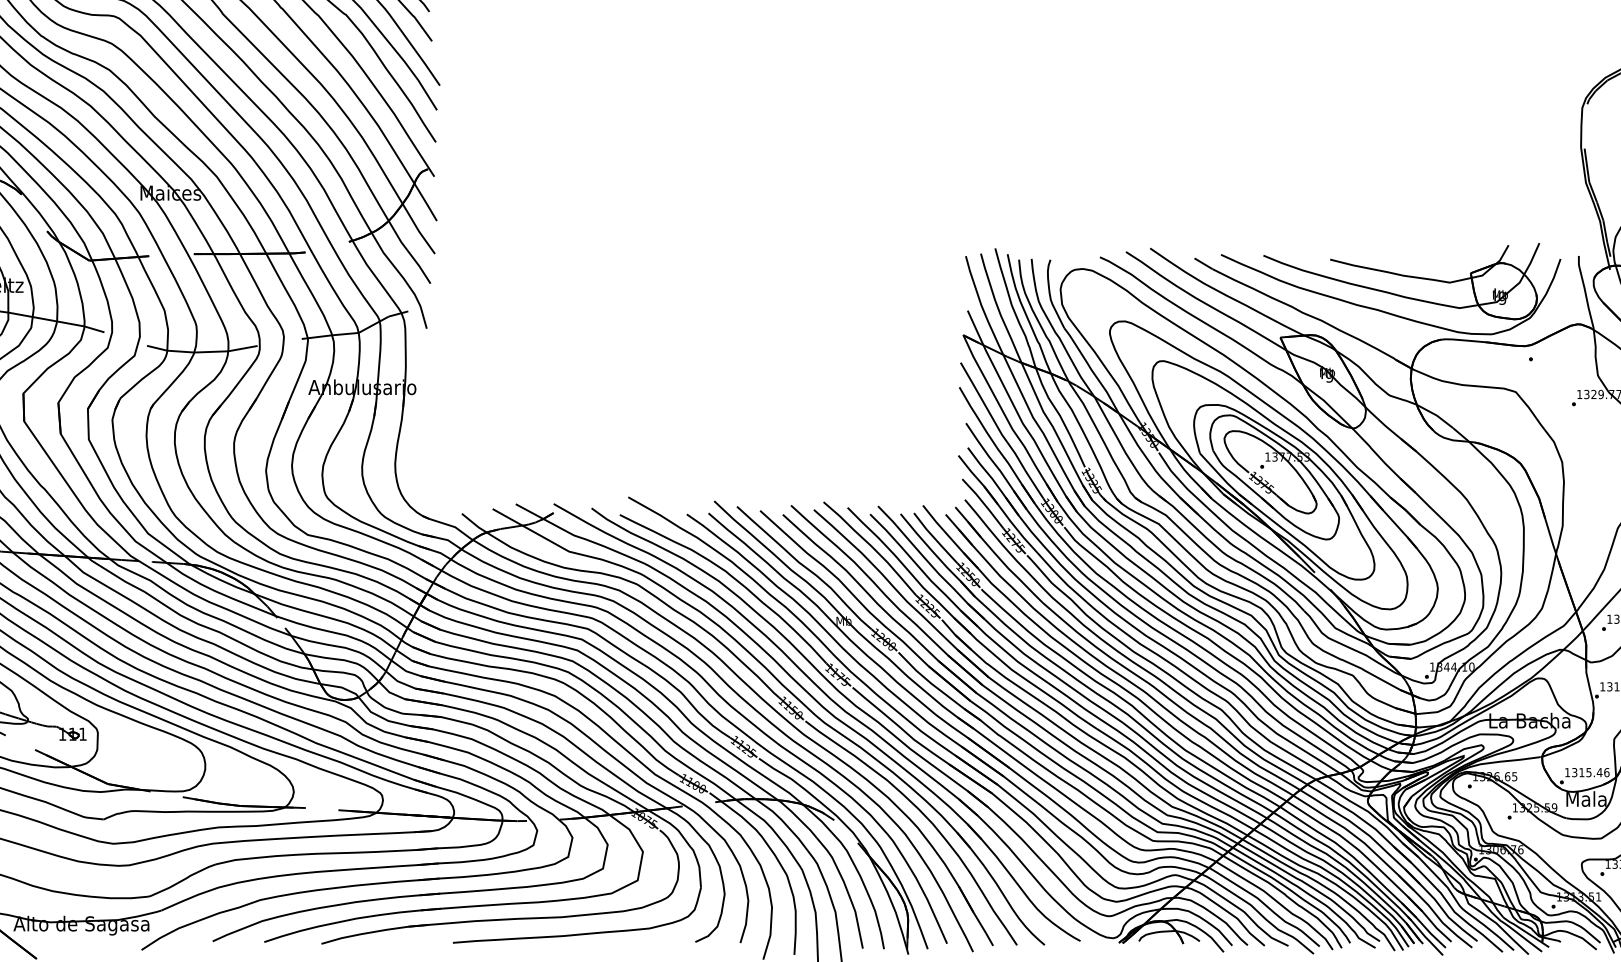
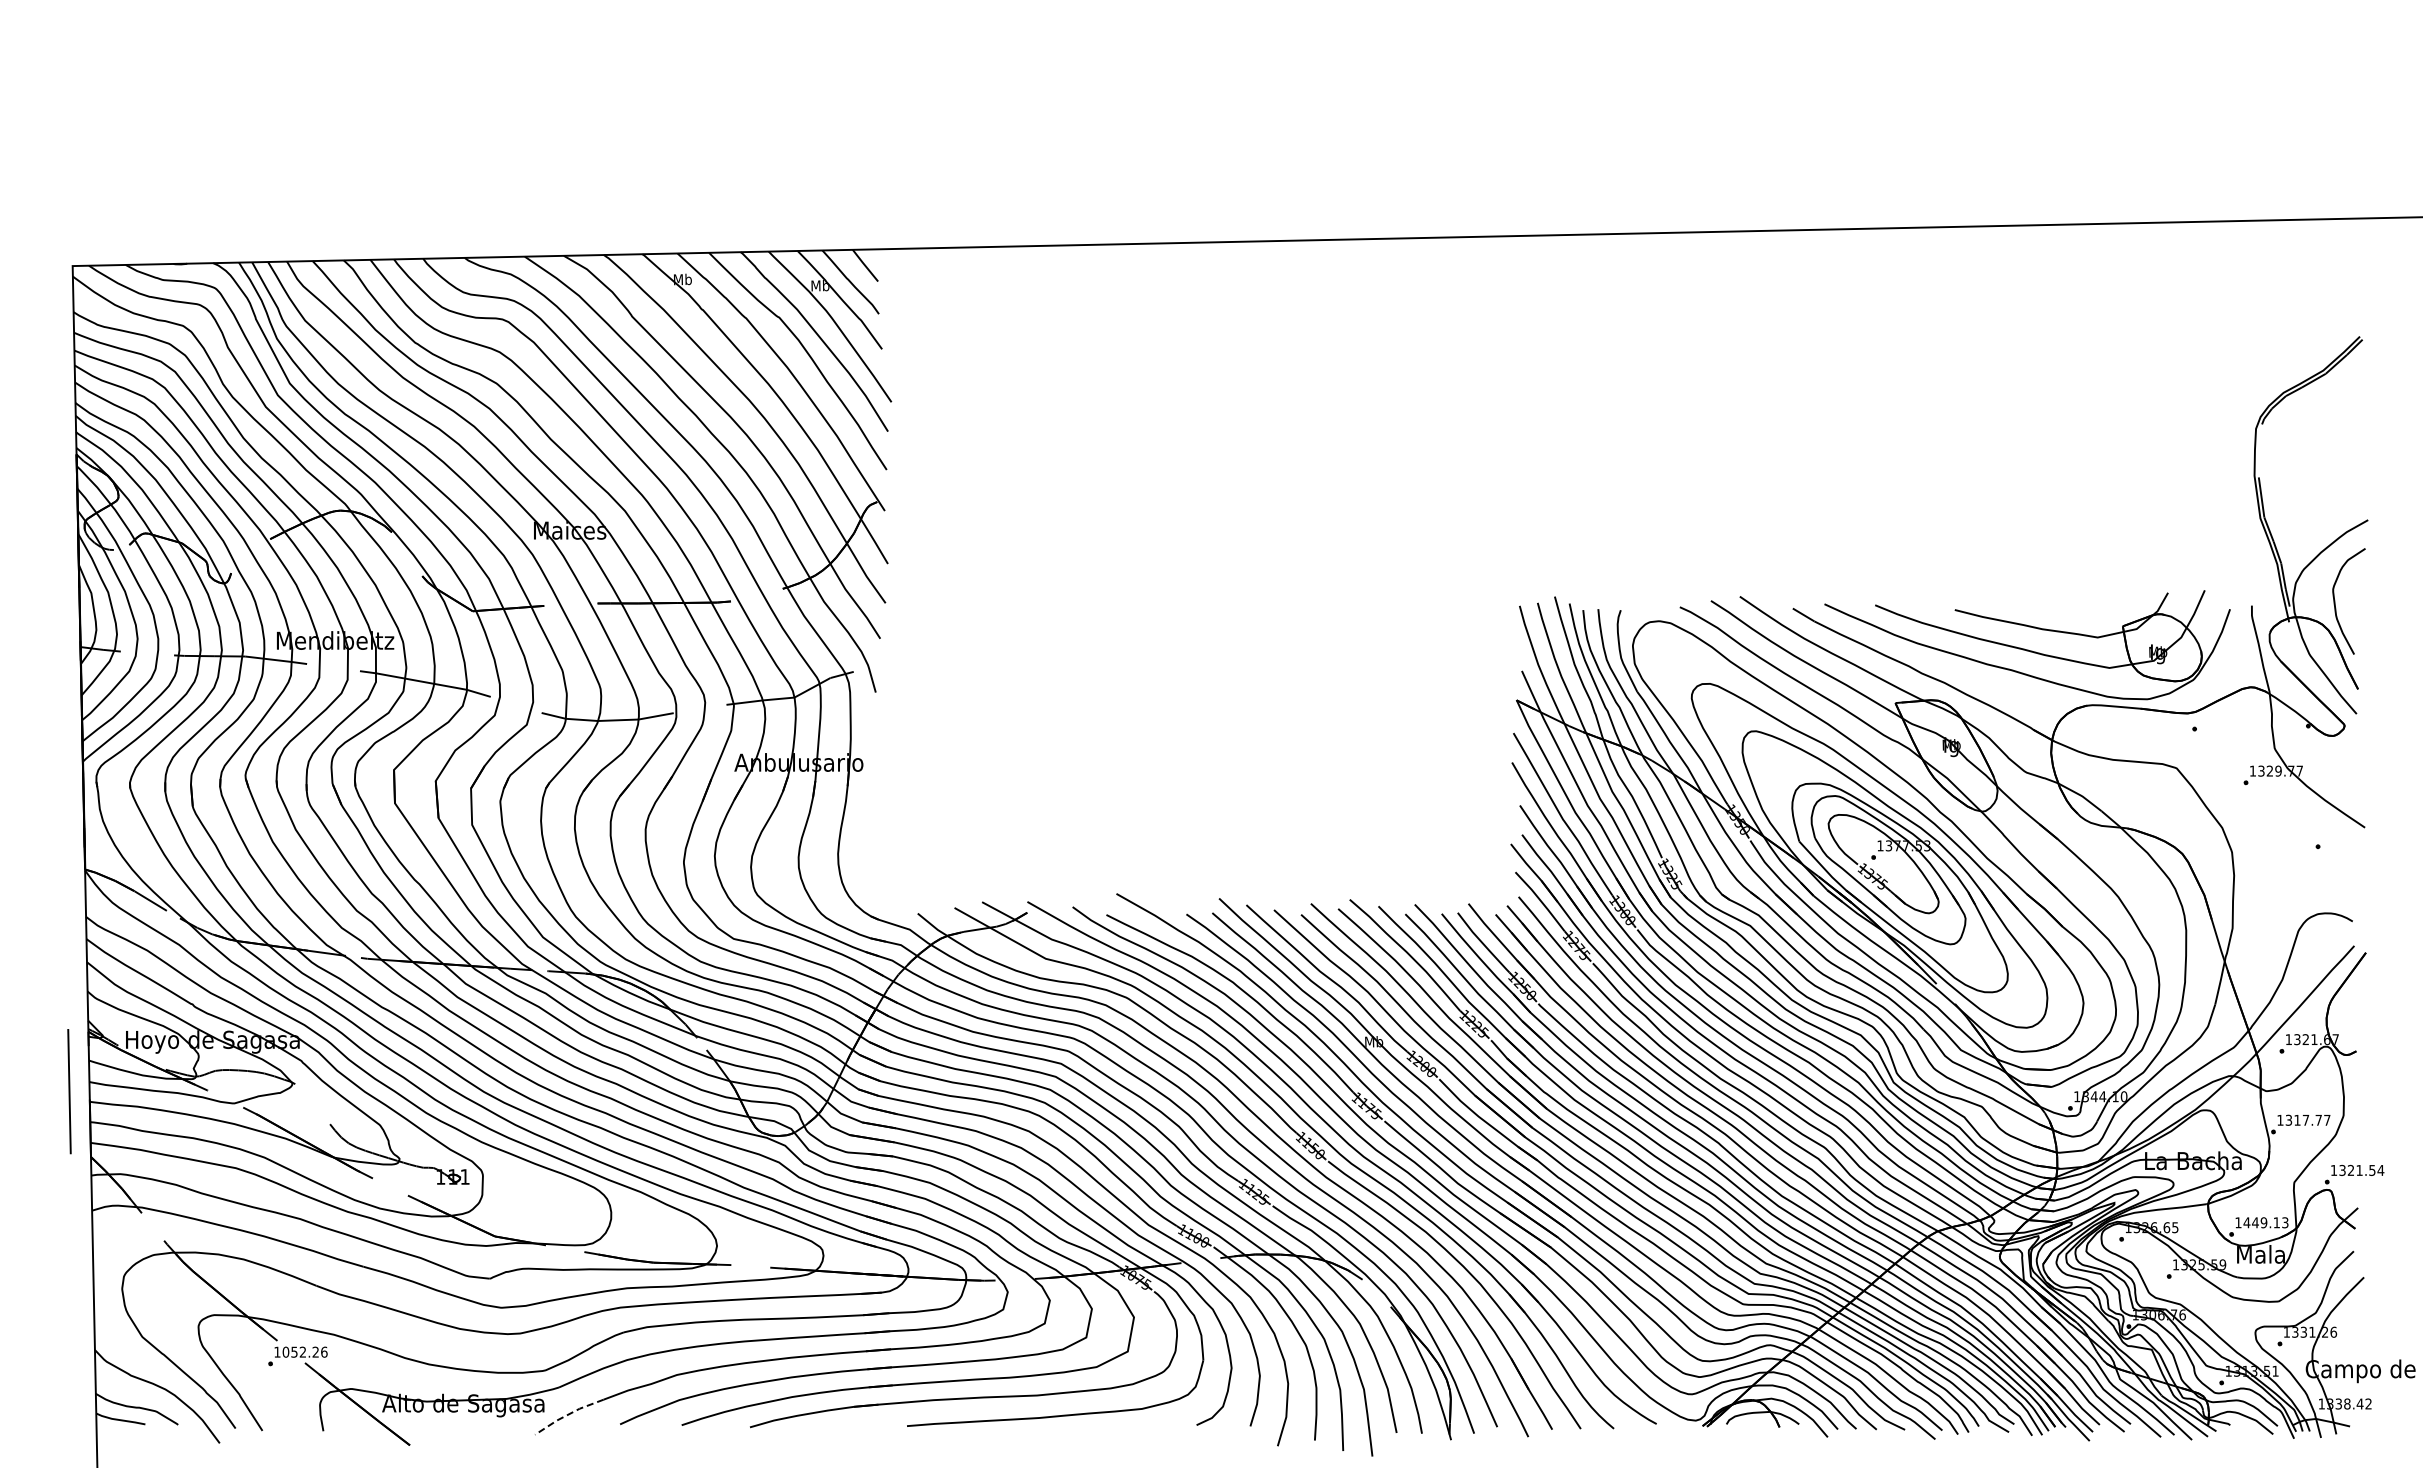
text: (1590, 772) -> (2265, 1222), 1315.46 -> 1449.13
line: (168, 933) -> (567, 1415), solid -> dashed

